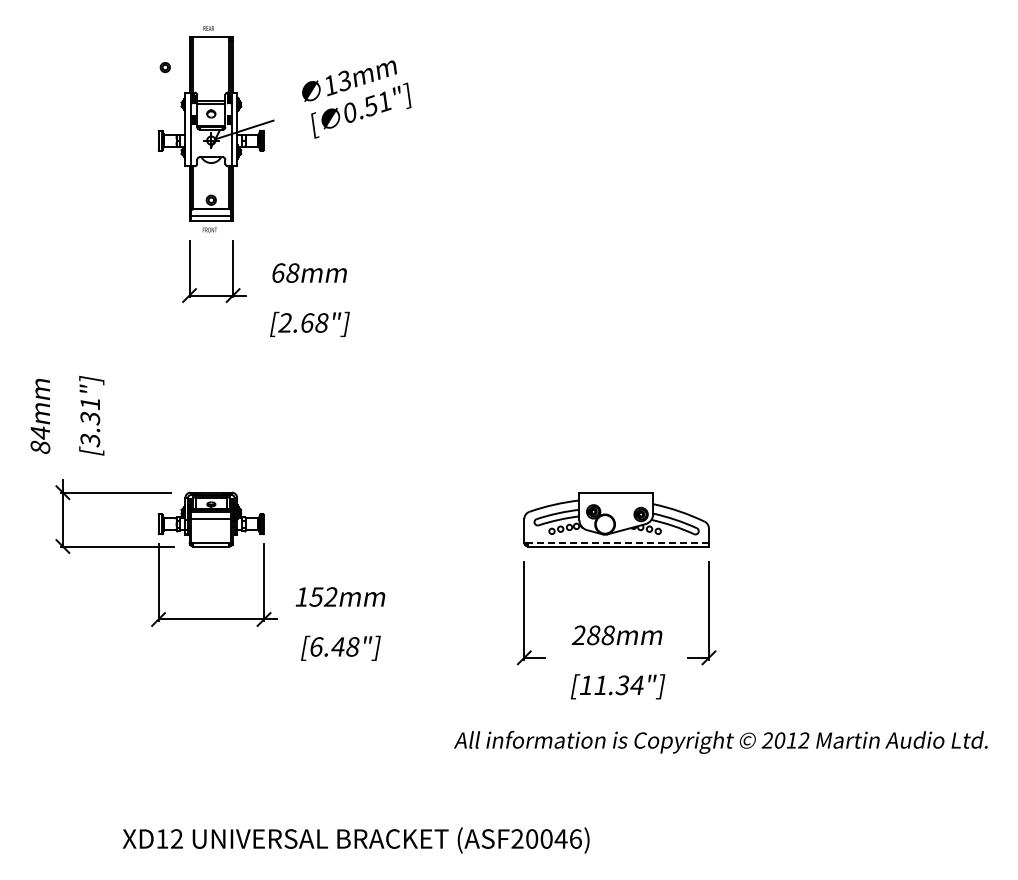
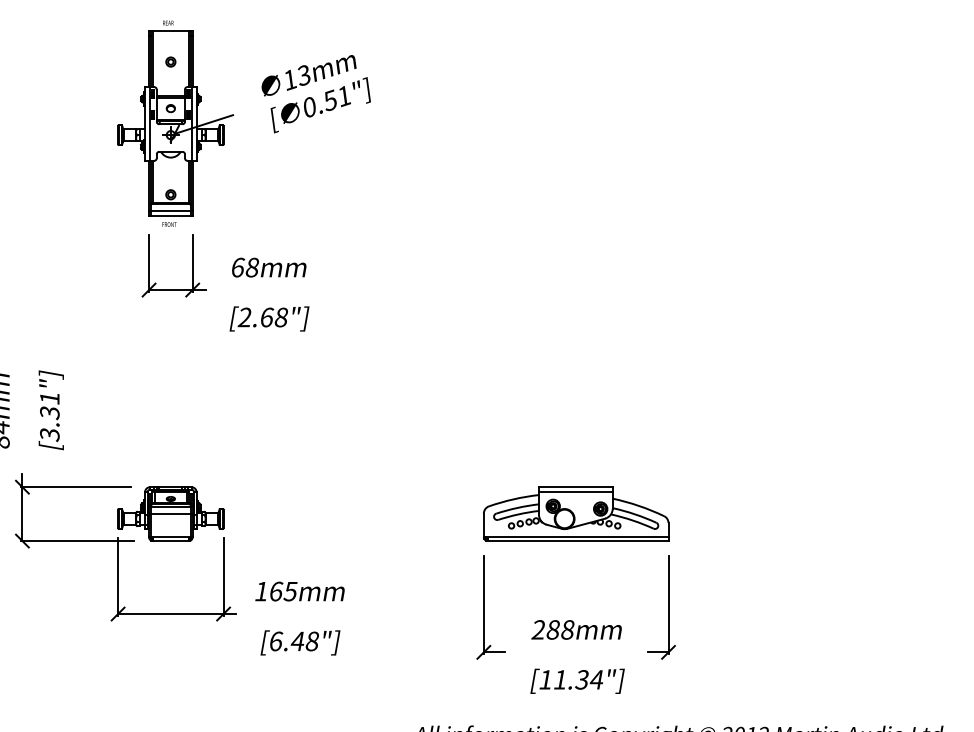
part: (164, 67) -> (170, 62), moved
line: (616, 497) -> (576, 492), added
line: (618, 542) -> (578, 537), dashed -> solid
text: (323, 596) -> (283, 591), 152mm -> 165mm

